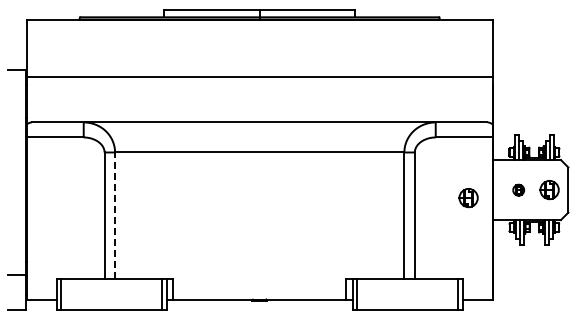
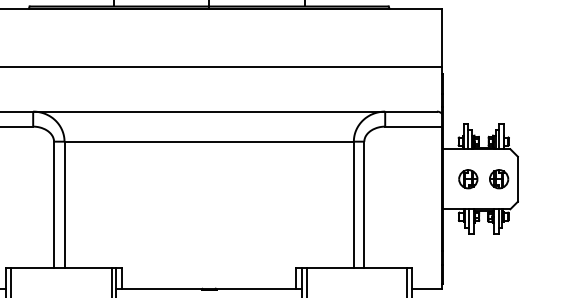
part: (518, 190) -> (467, 179), size x1.67
part: (468, 198) -> (417, 187), removed
line: (115, 215) -> (64, 204), dashed -> solid

